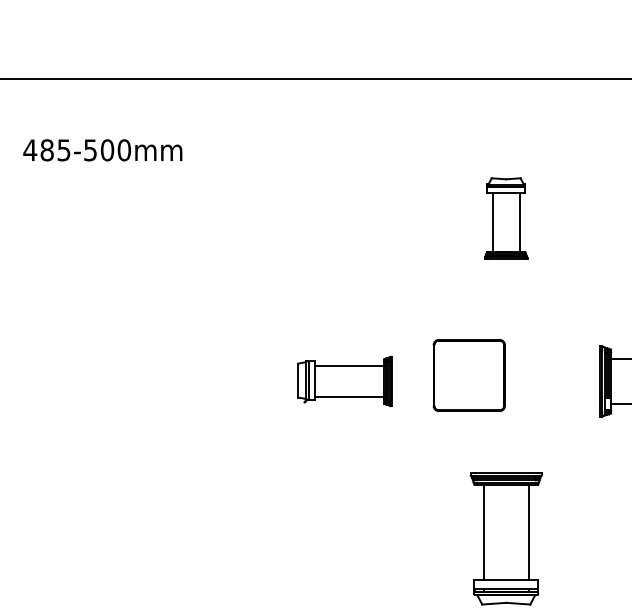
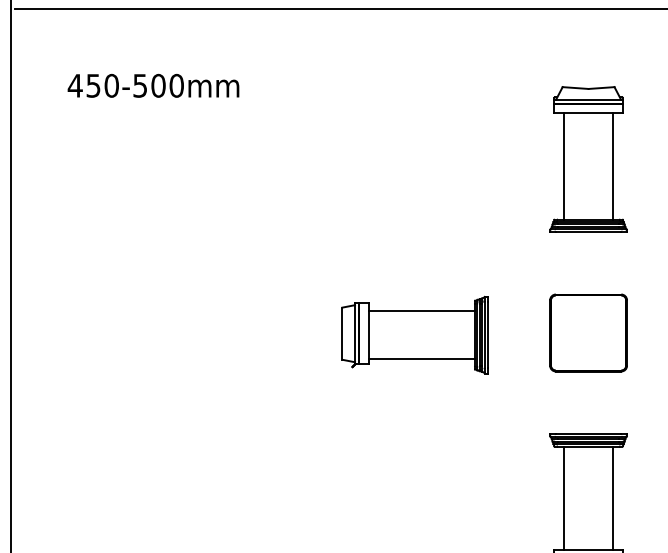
text: (55, 150) -> (102, 86), 485-500mm -> 450-500mm
part: (505, 218) -> (587, 159), size x1.67
part: (468, 375) -> (587, 332), moved
part: (345, 381) -> (415, 335), size x1.43

